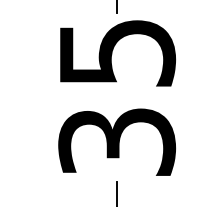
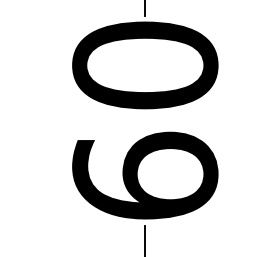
text: (117, 96) -> (145, 119), 35 -> 60

